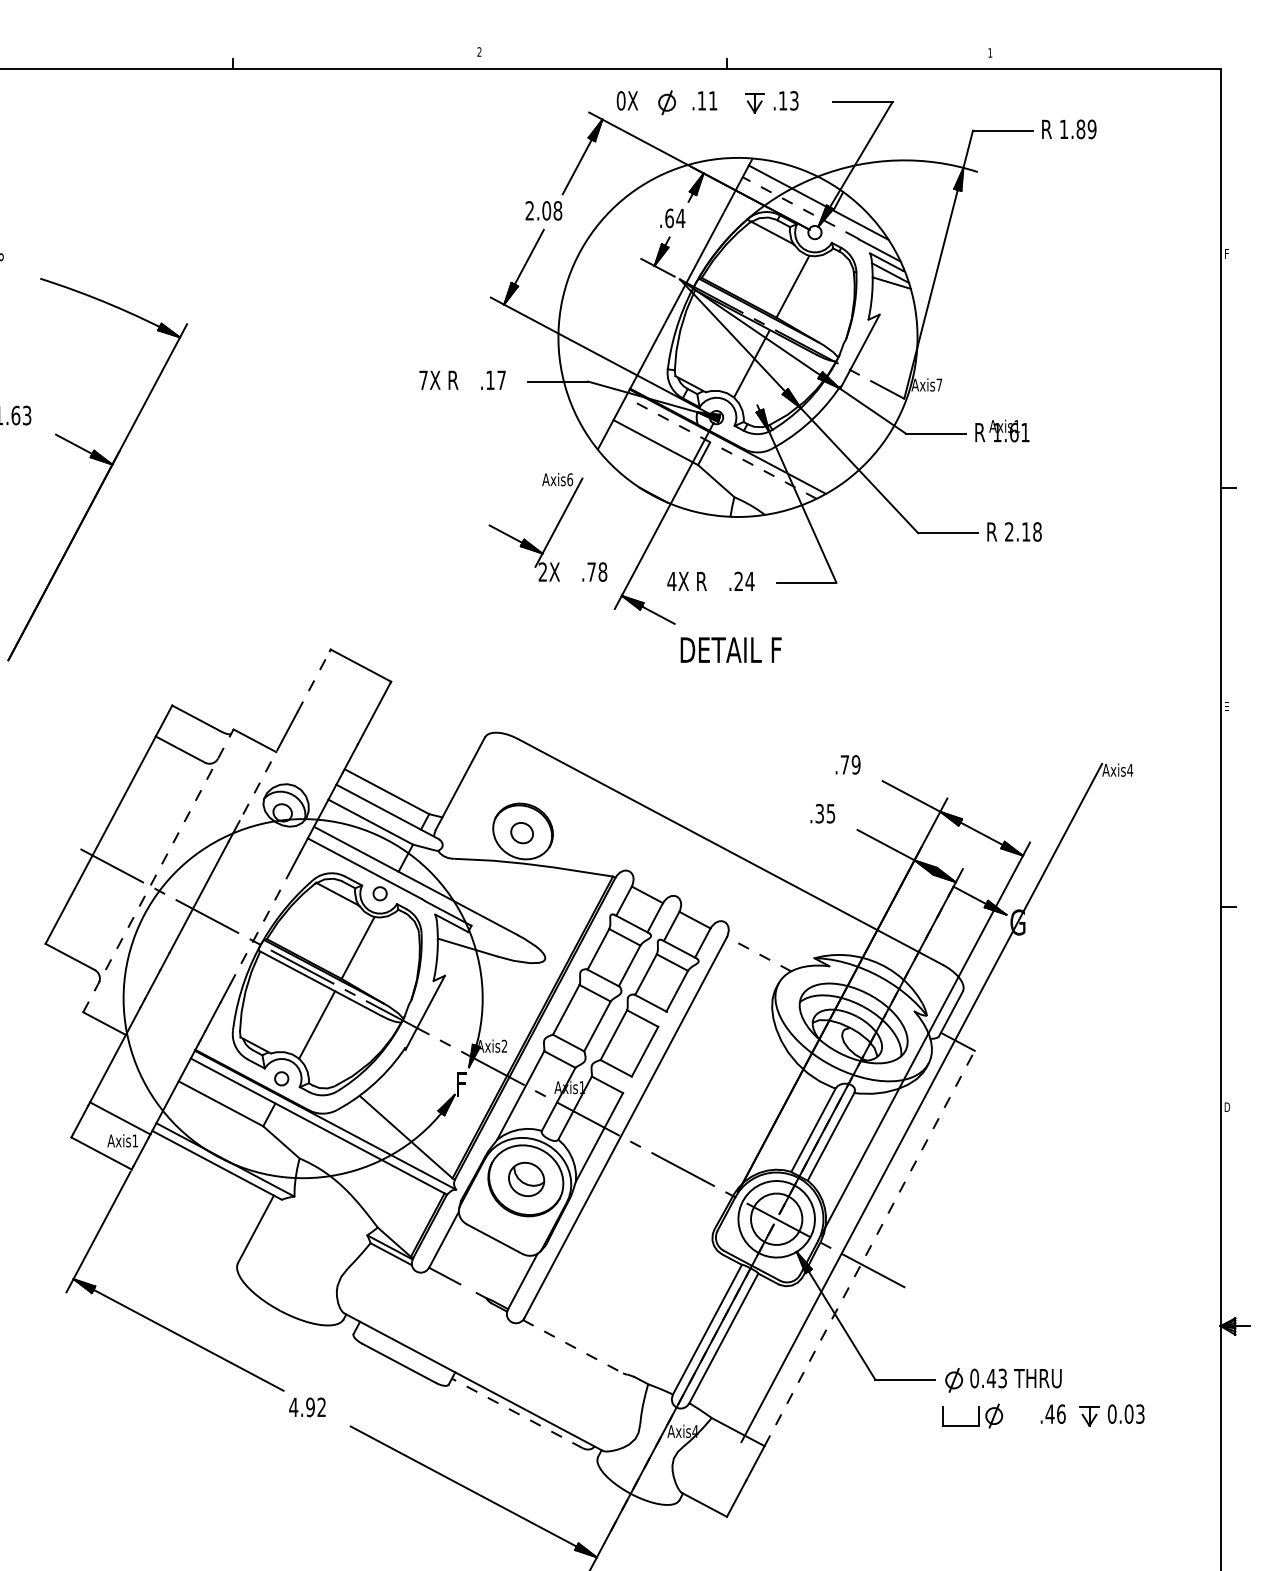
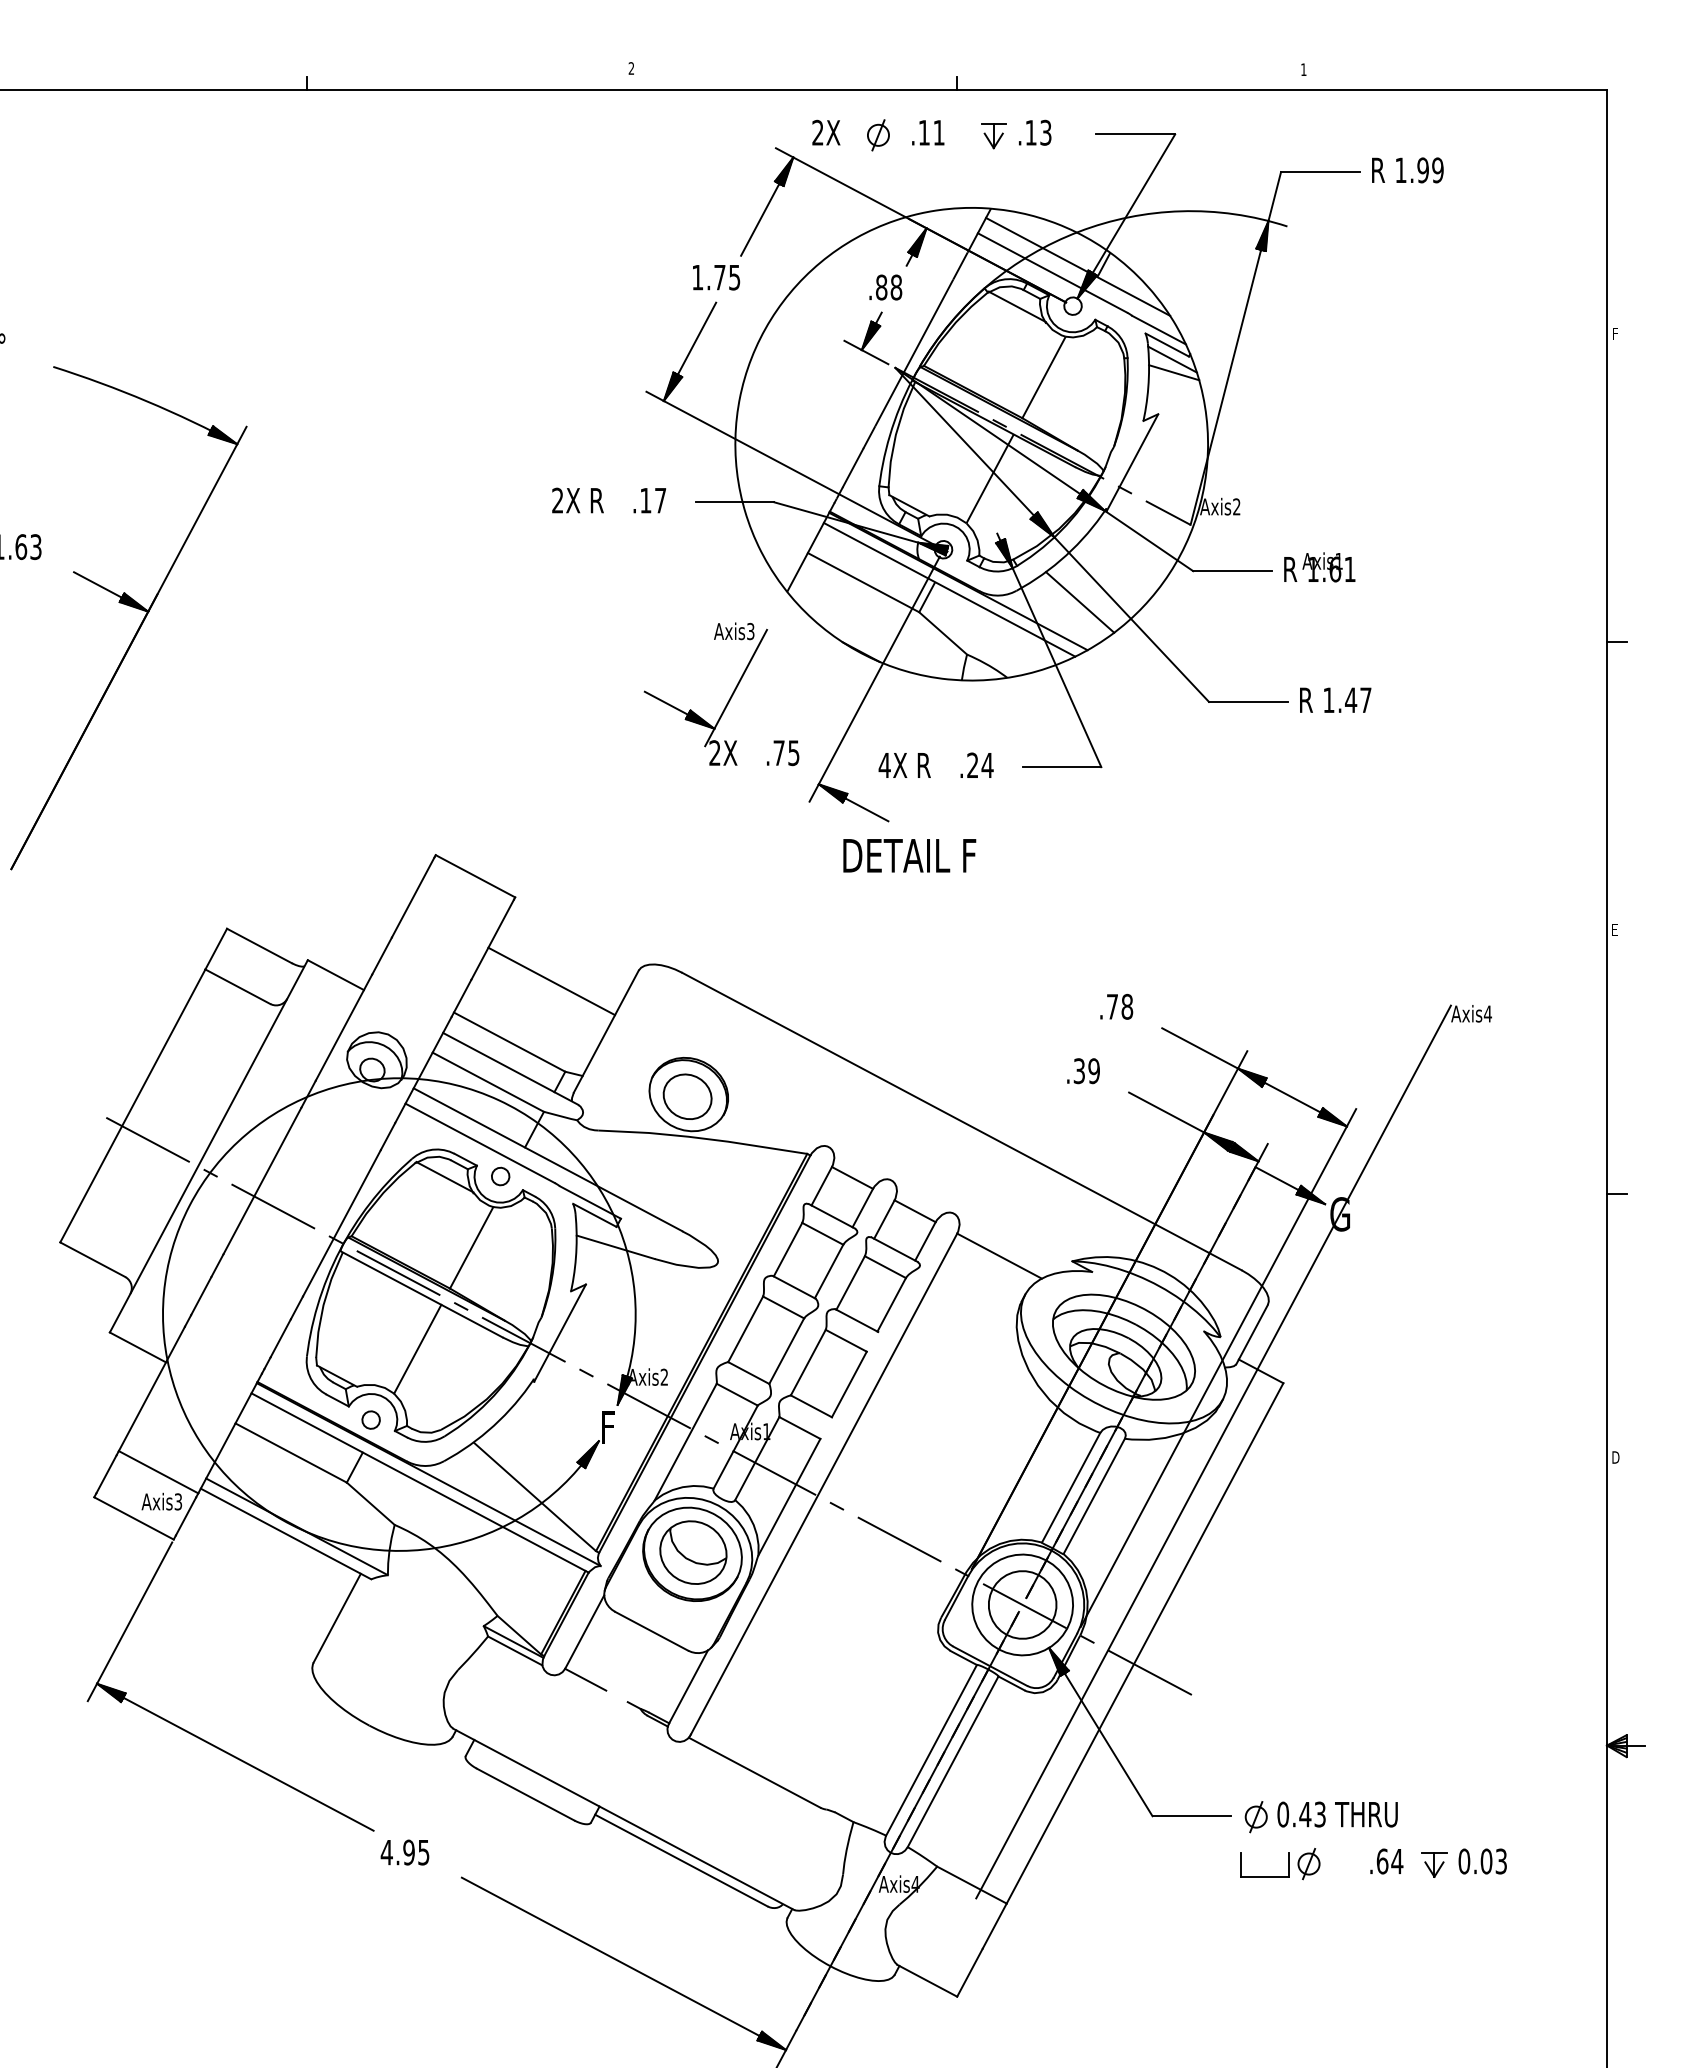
text: (620, 100) -> (817, 132), 0X -> 2X
text: (1080, 129) -> (1422, 170), 1.89 -> 1.99
line: (799, 206) -> (1052, 272), dashed -> solid
text: (544, 210) -> (716, 277), 2.08 -> 1.75
text: (675, 218) -> (889, 287), .64 -> .88
text: (423, 380) -> (557, 500), 7X -> 2X
text: (939, 384) -> (1236, 506), Axis7 -> Axis2
line: (721, 447) -> (949, 589), dashed -> solid
line: (820, 457) -> (1080, 602), added
text: (569, 479) -> (750, 631), Axis6 -> Axis3
text: (1023, 532) -> (1347, 700), 2.18 -> 1.47
text: (602, 572) -> (793, 753), .78 -> .75
text: (730, 649) -> (909, 855), moved
line: (313, 681) -> (413, 897), dashed -> solid
line: (418, 745) -> (551, 981), added
text: (856, 764) -> (1127, 1006), .79 -> .78
line: (260, 781) -> (343, 1028), dashed -> solid
text: (830, 813) -> (1093, 1070), .35 -> .39
part: (522, 832) -> (687, 1096), size x1.67
line: (158, 870) -> (208, 1146), dashed -> solid
line: (259, 929) -> (341, 1223), dashed -> solid
line: (759, 954) -> (999, 1256), dashed -> solid
text: (135, 1140) -> (178, 1501), Axis1 -> Axis3
part: (526, 1179) -> (693, 1552), size x1.43
line: (870, 1248) -> (1145, 1643), dashed -> solid
line: (573, 1346) -> (755, 1772), dashed -> solid
text: (321, 1407) -> (423, 1852), 4.92 -> 4.95
line: (517, 1413) -> (681, 1860), dashed -> solid
text: (1055, 1414) -> (1389, 1861), .46 -> .64

